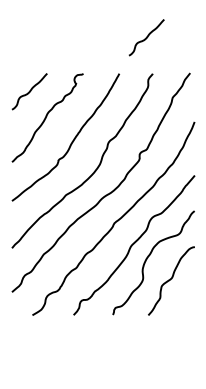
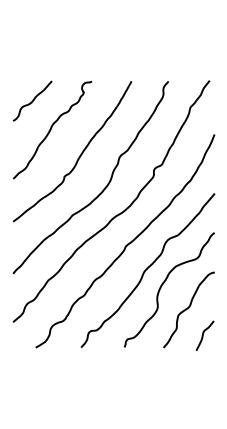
curve: (146, 37) -> (161, 41), removed
curve: (184, 304) -> (203, 335), added

